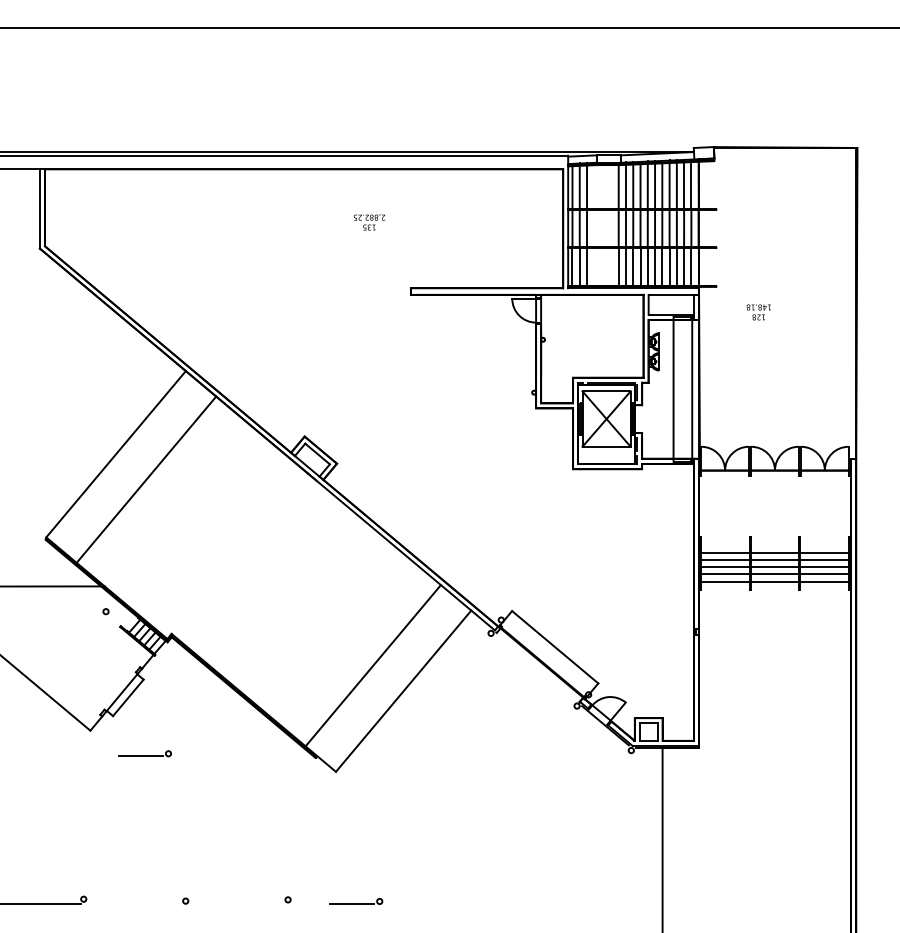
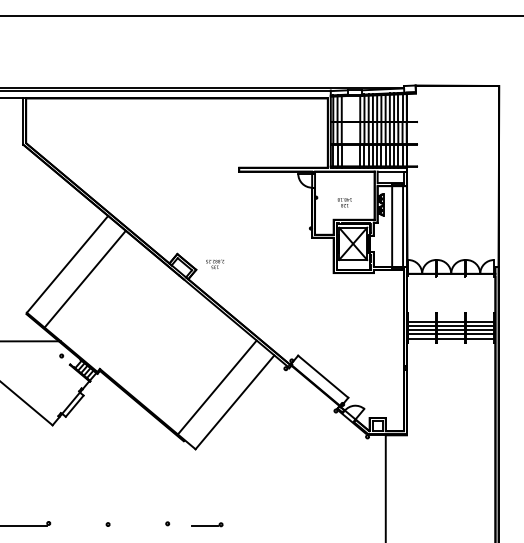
text: (370, 222) -> (215, 264), moved
text: (758, 311) -> (344, 202), moved
part: (145, 753) -> (84, 438), removed

